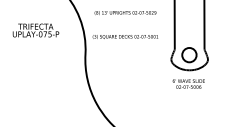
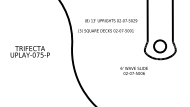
text: (125, 12) -> (111, 20), moved
text: (35, 30) -> (29, 51), moved
text: (188, 83) -> (133, 70), moved

